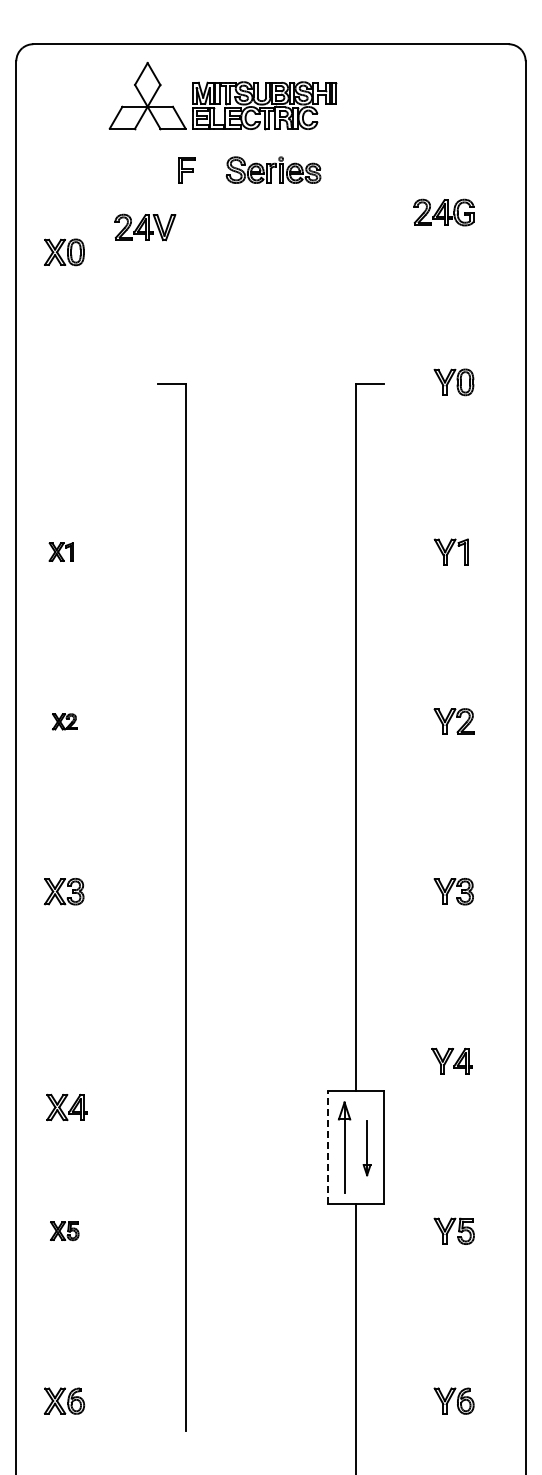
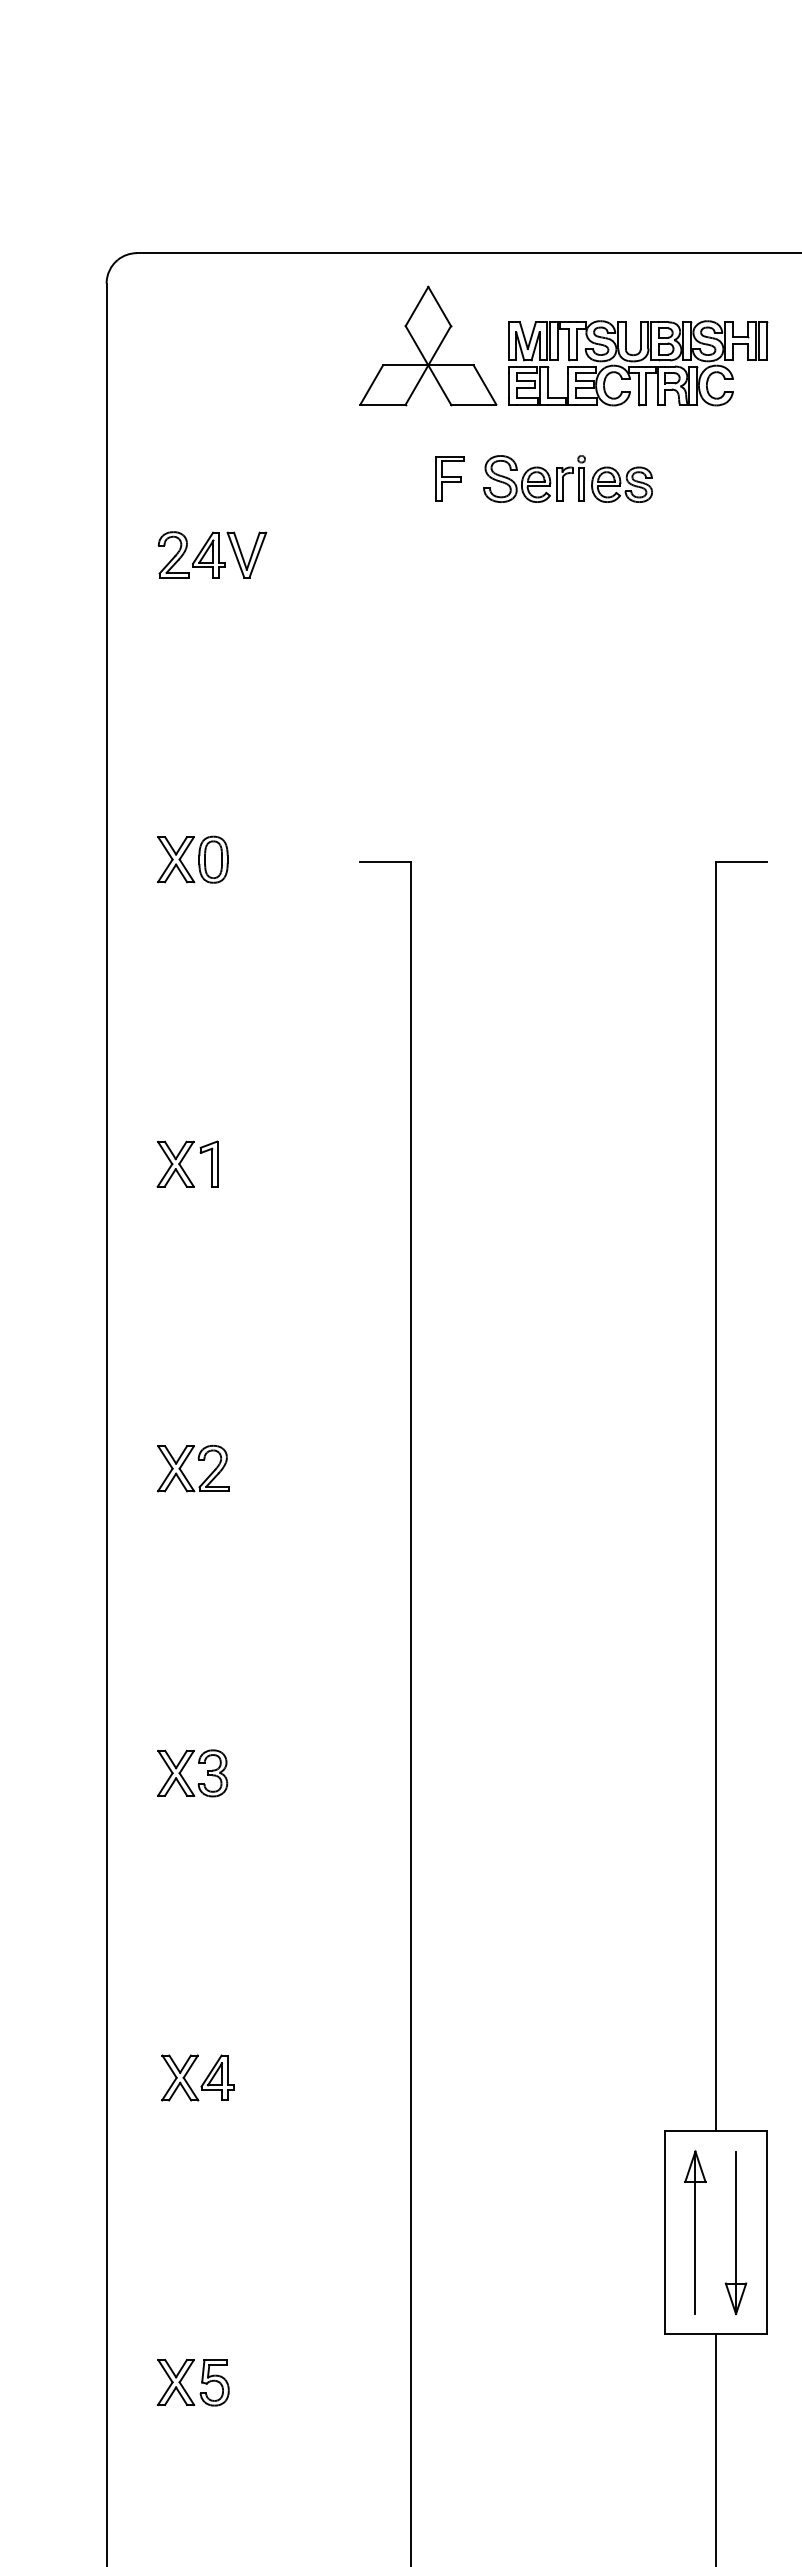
part: (222, 95) -> (562, 345), moved
part: (186, 170) -> (449, 479), moved
part: (145, 227) -> (212, 554), moved
part: (64, 252) -> (193, 859), moved
part: (60, 551) -> (185, 1163), size x1.43
part: (64, 721) -> (193, 1468), size x1.67
part: (66, 1106) -> (196, 2076), moved
line: (327, 1147) -> (664, 2232), dashed -> solid
part: (366, 1148) -> (734, 2234), size x1.67
part: (64, 1230) -> (193, 2381), size x1.43

